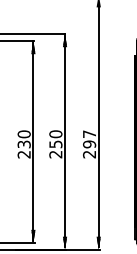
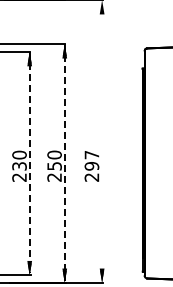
line: (99, 127) -> (102, 147), removed
line: (33, 140) -> (29, 162), solid -> dashed
line: (64, 140) -> (64, 162), solid -> dashed

